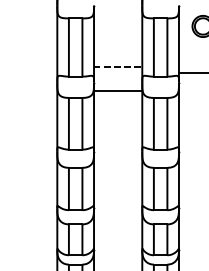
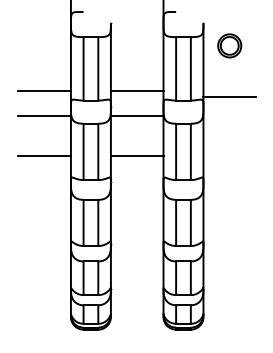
line: (33, 67) -> (44, 90), added
line: (118, 67) -> (137, 90), dashed -> solid
line: (33, 90) -> (44, 115), added
line: (33, 127) -> (44, 155), added
line: (117, 127) -> (136, 155), added

